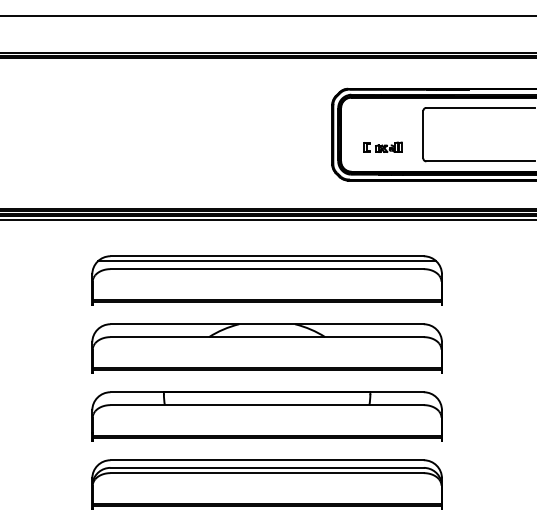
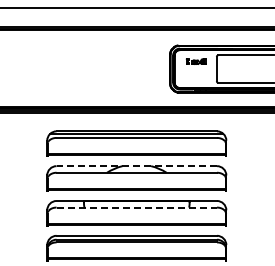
part: (381, 147) -> (195, 61), moved
line: (266, 324) -> (136, 166), solid -> dashed
line: (268, 404) -> (137, 207), solid -> dashed

